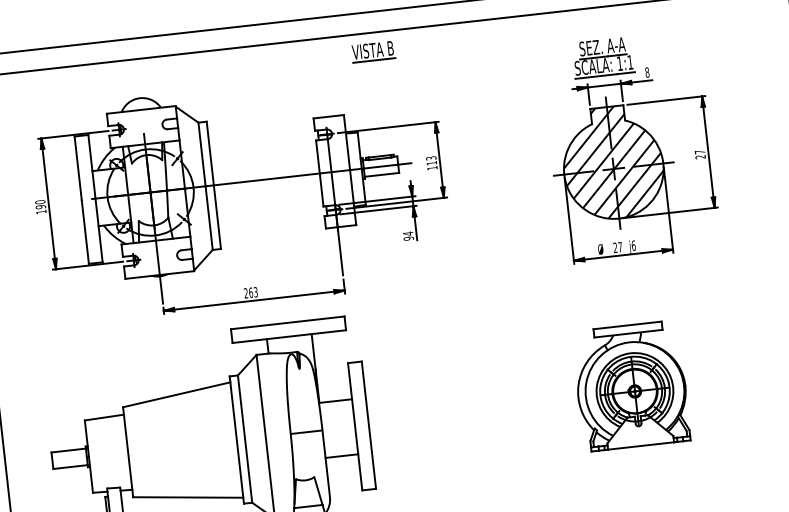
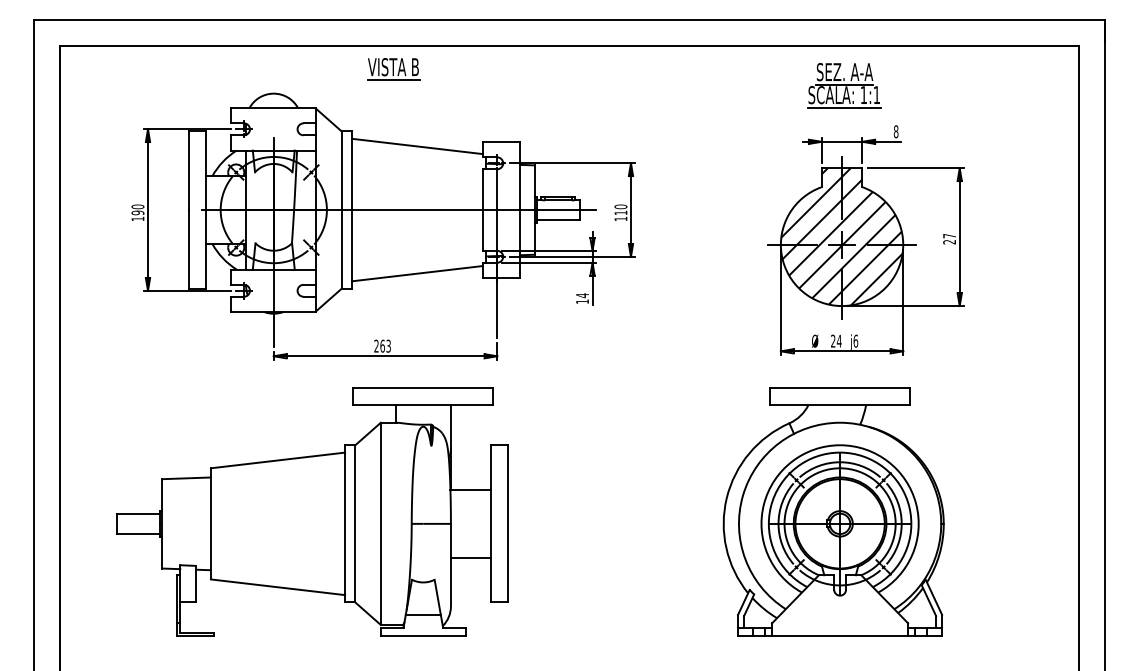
part: (373, 52) -> (393, 69), moved
part: (603, 57) -> (844, 85), moved
line: (260, 128) -> (416, 146), added
text: (430, 158) -> (620, 206), 113 -> 110
line: (271, 230) -> (416, 273), added
text: (408, 238) -> (582, 301), 94 -> 14
text: (619, 246) -> (838, 340), 27 -> 24
part: (631, 385) -> (833, 511), size x1.67

